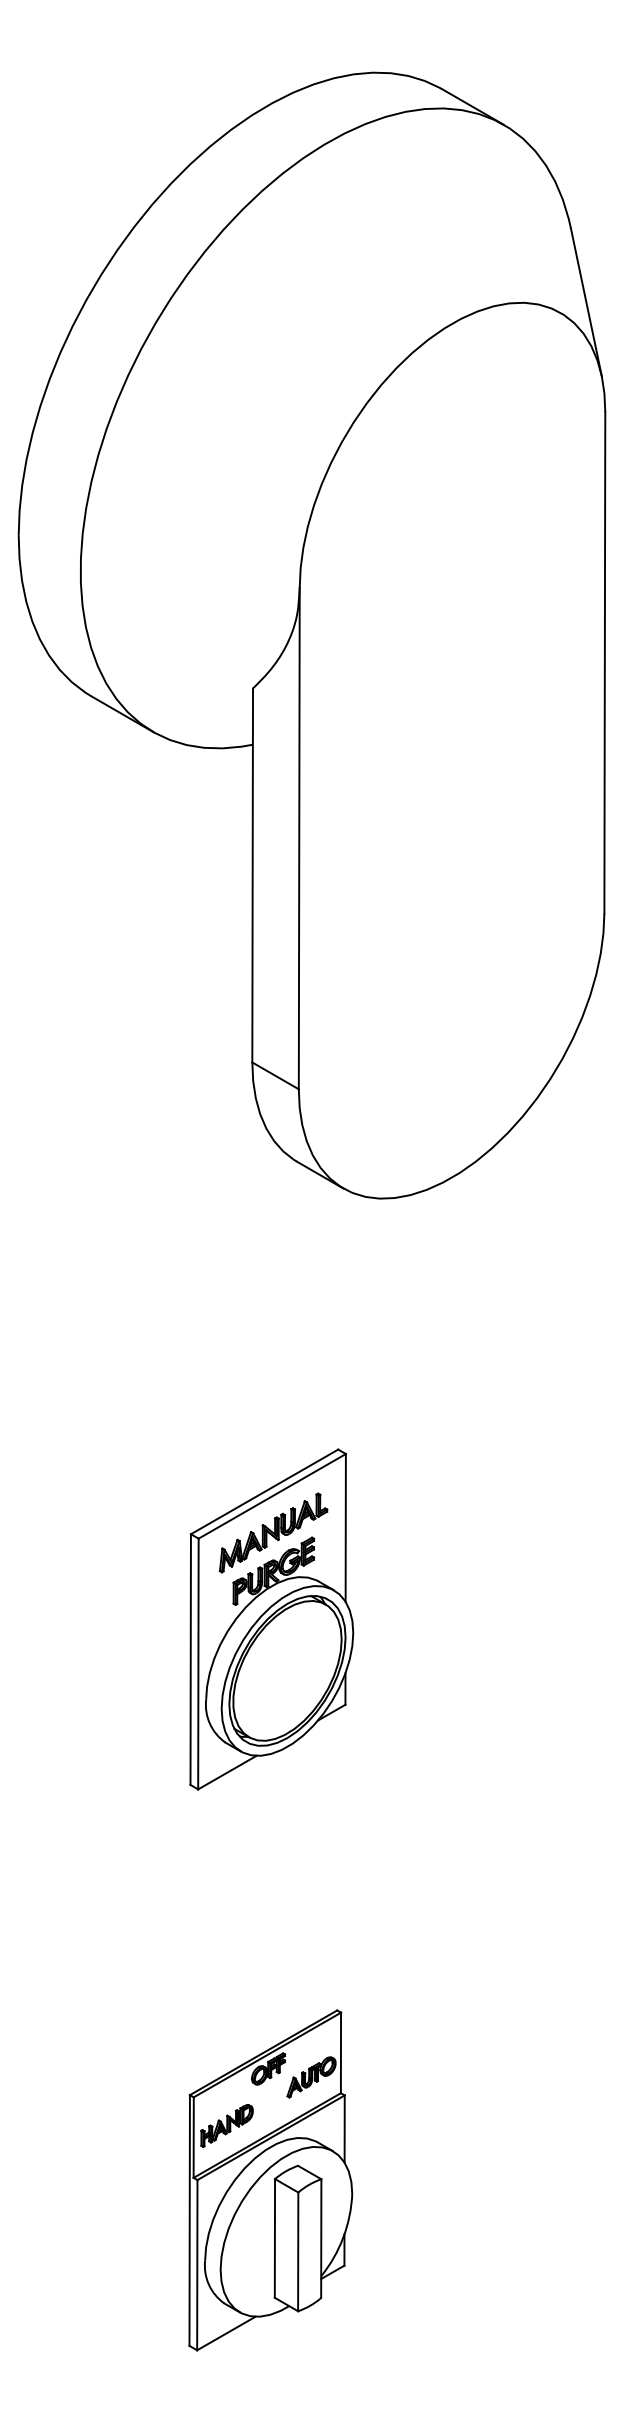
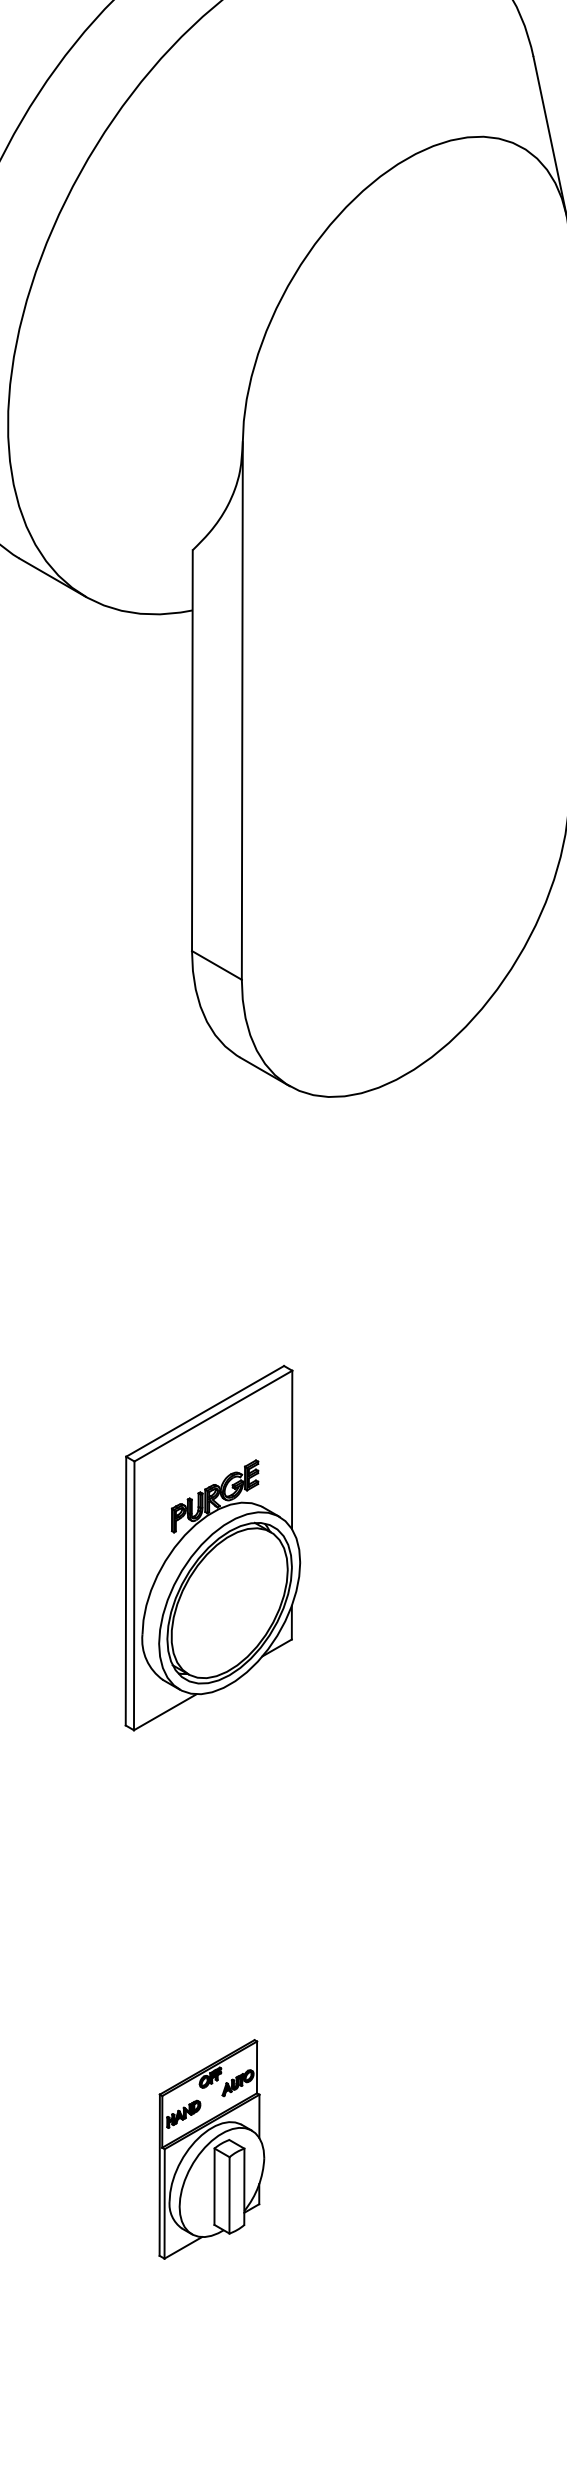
part: (273, 1532) -> (214, 1454), removed
part: (270, 2180) -> (211, 2149), size x0.6

